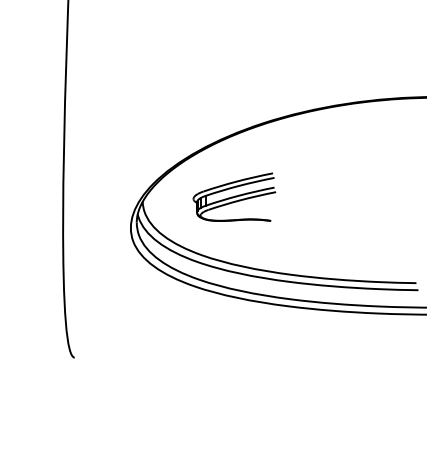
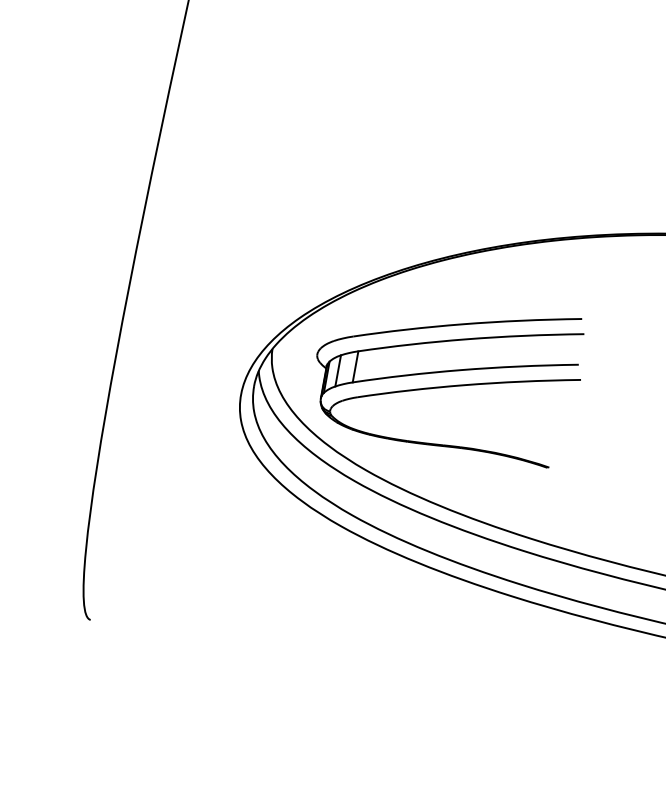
part: (234, 196) -> (447, 370), size x1.67

